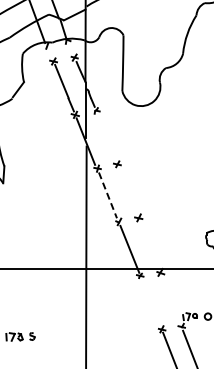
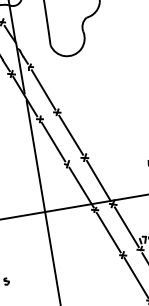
line: (106, 137) -> (43, 89), added
line: (127, 191) -> (70, 135), added
line: (107, 195) -> (53, 142), dashed -> solid
line: (149, 244) -> (98, 180), added
line: (170, 299) -> (126, 226), added
line: (150, 302) -> (108, 232), added

